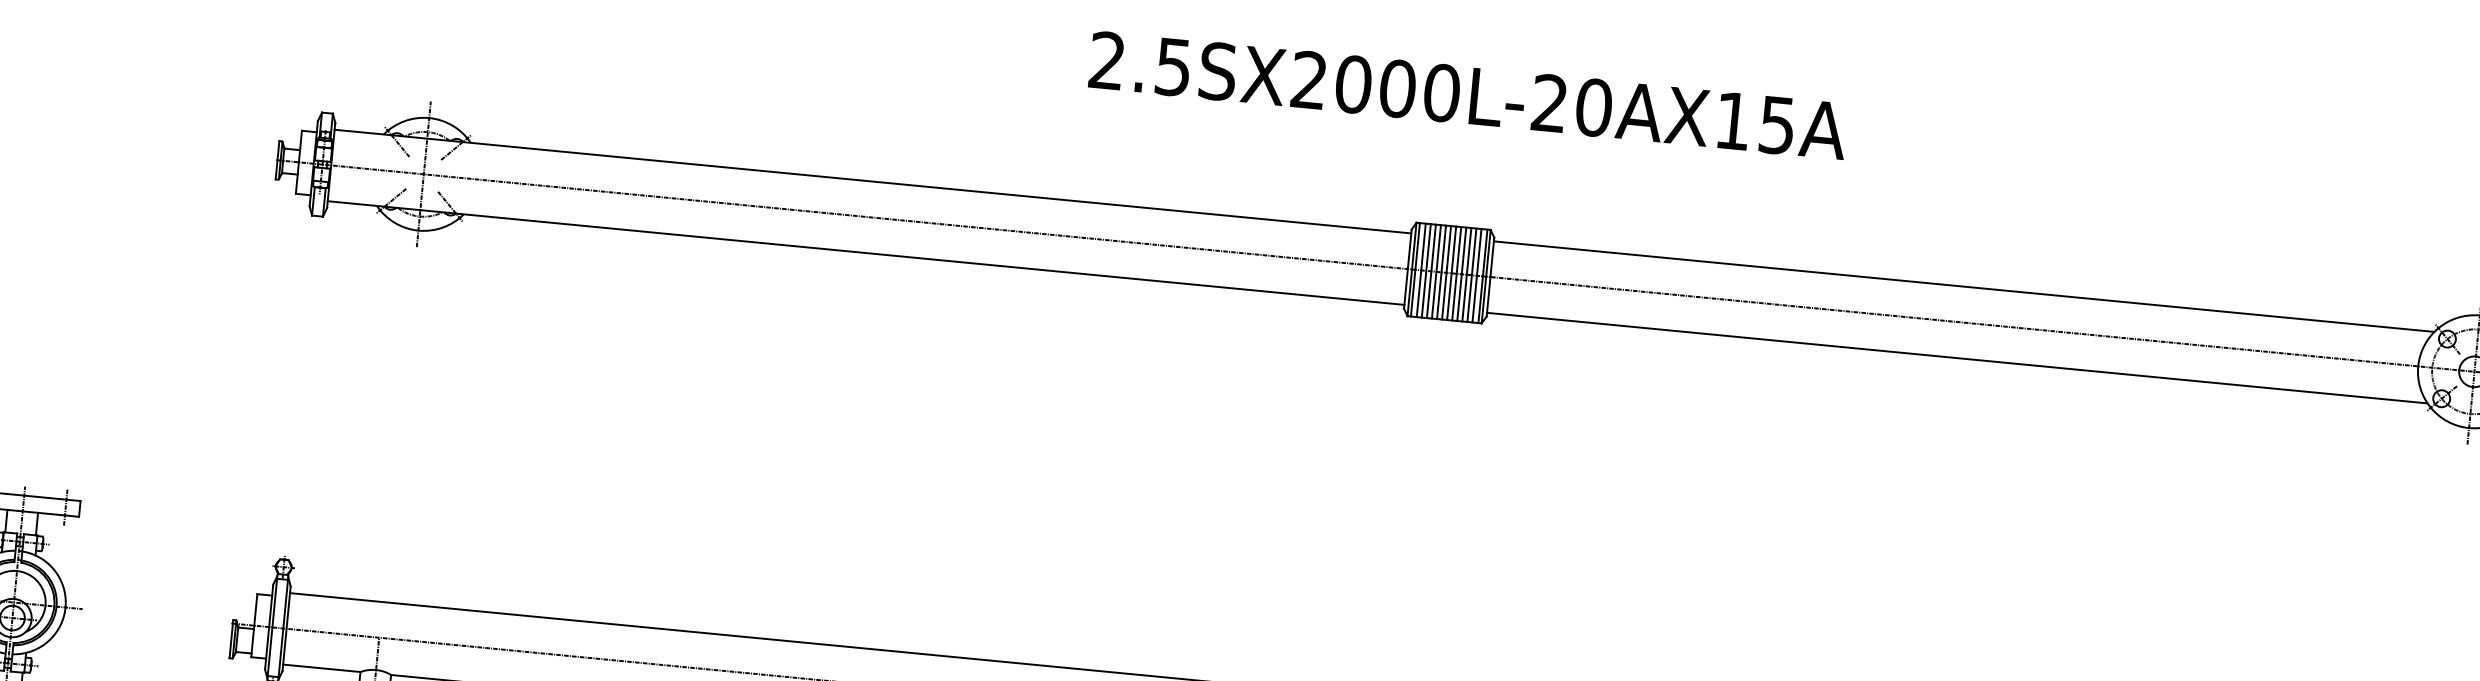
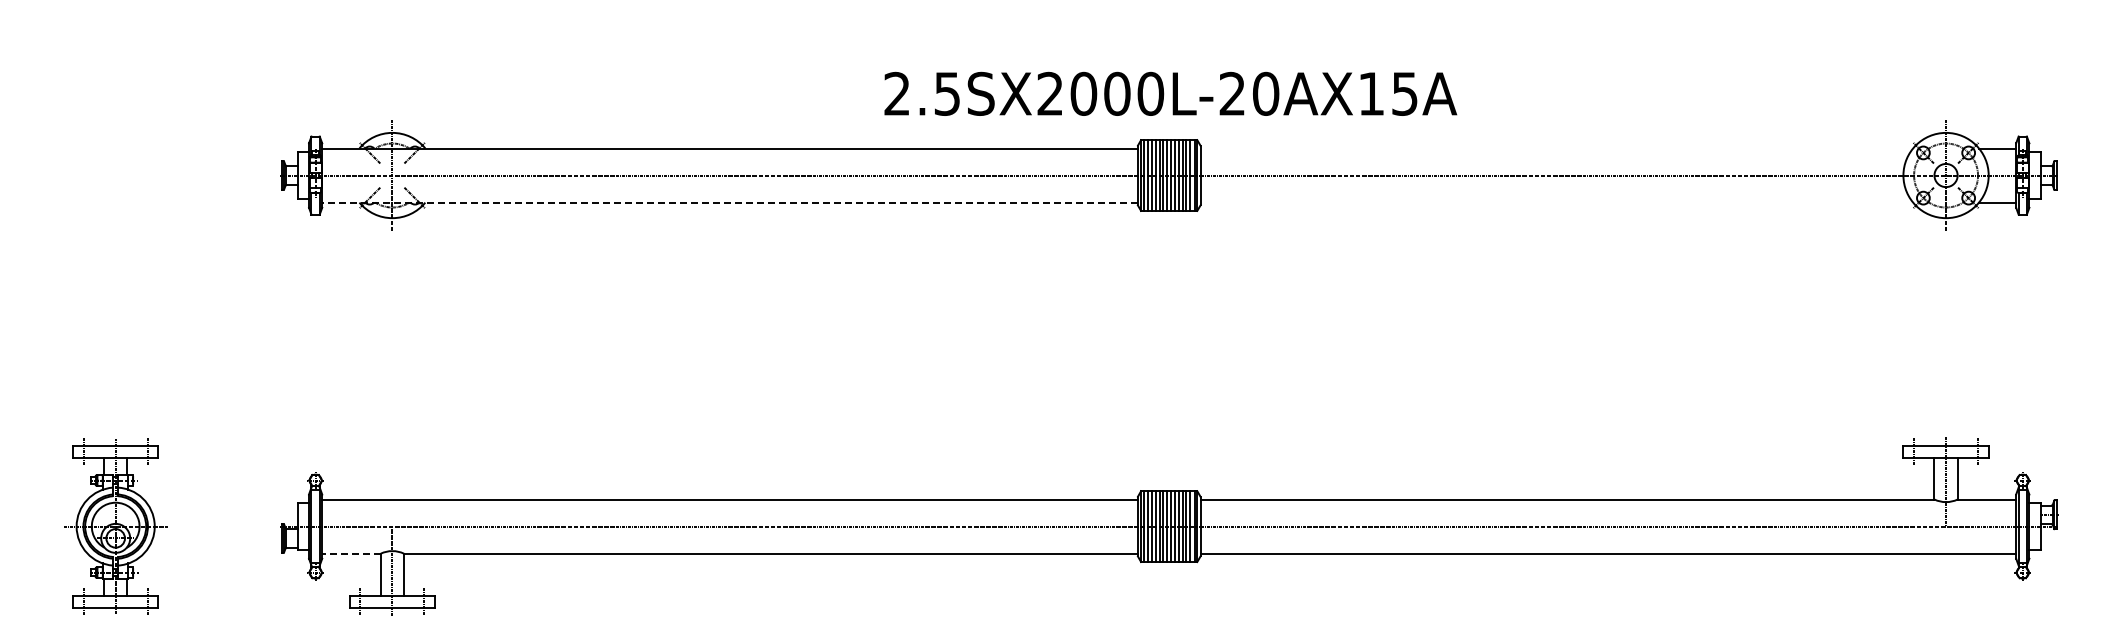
text: (1468, 95) -> (1170, 93), moved
line: (866, 252) -> (730, 202), solid -> dashed
line: (1963, 286) -> (1556, 148), removed
line: (1956, 357) -> (1556, 202), removed
line: (321, 668) -> (351, 553), solid -> dashed

